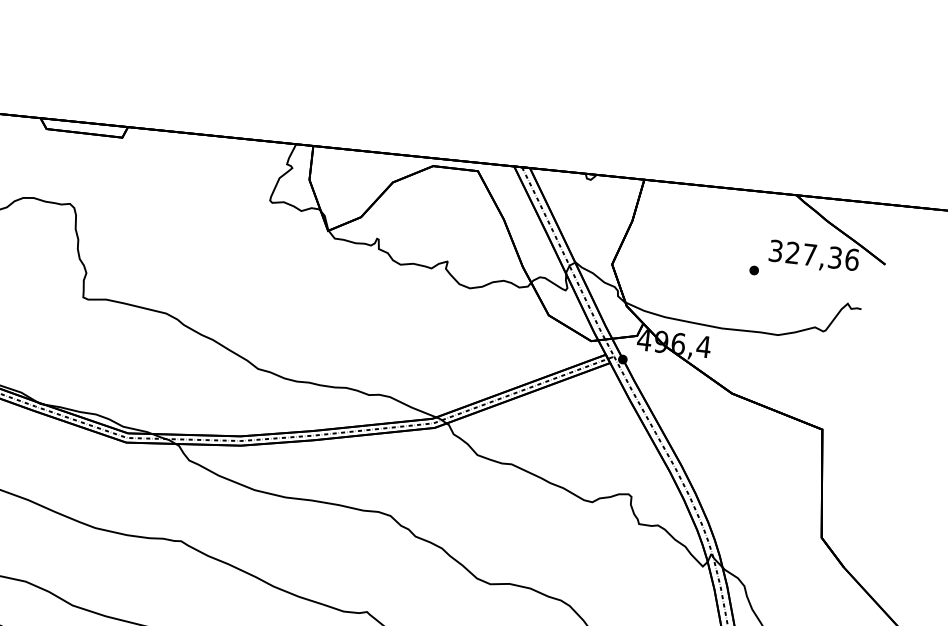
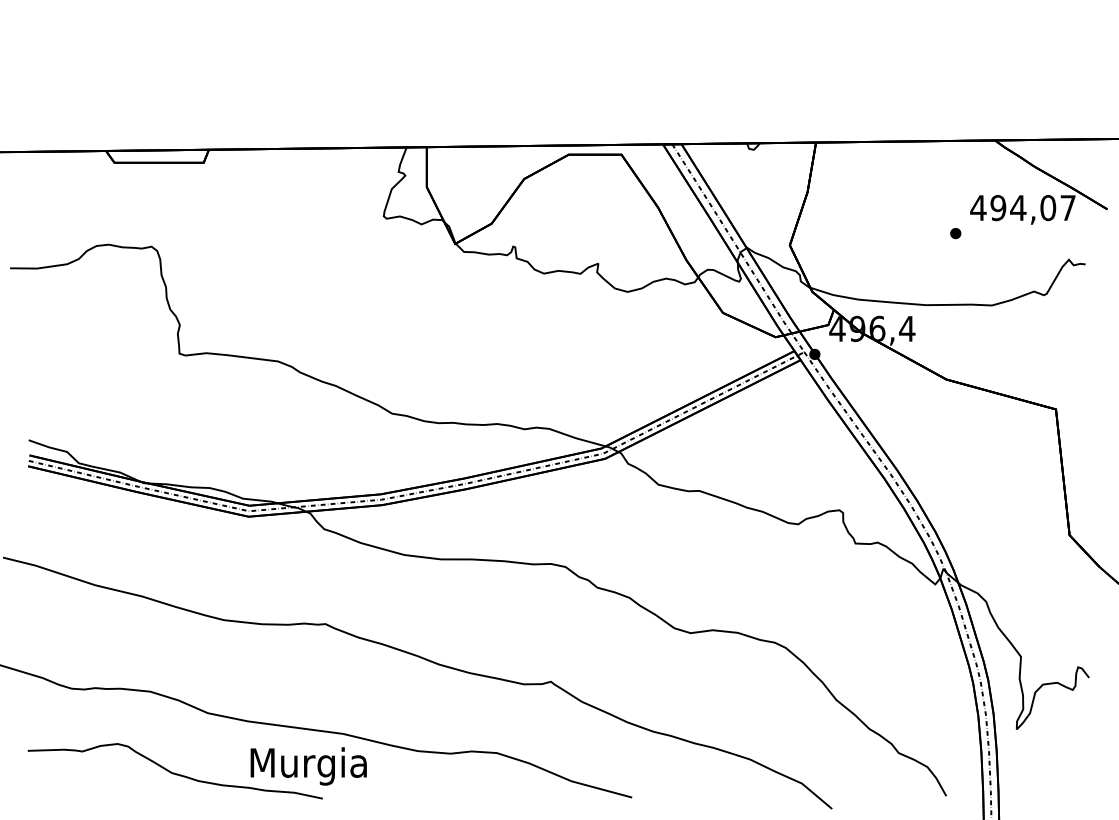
text: (814, 255) -> (1023, 208), 327,36 -> 494,07

